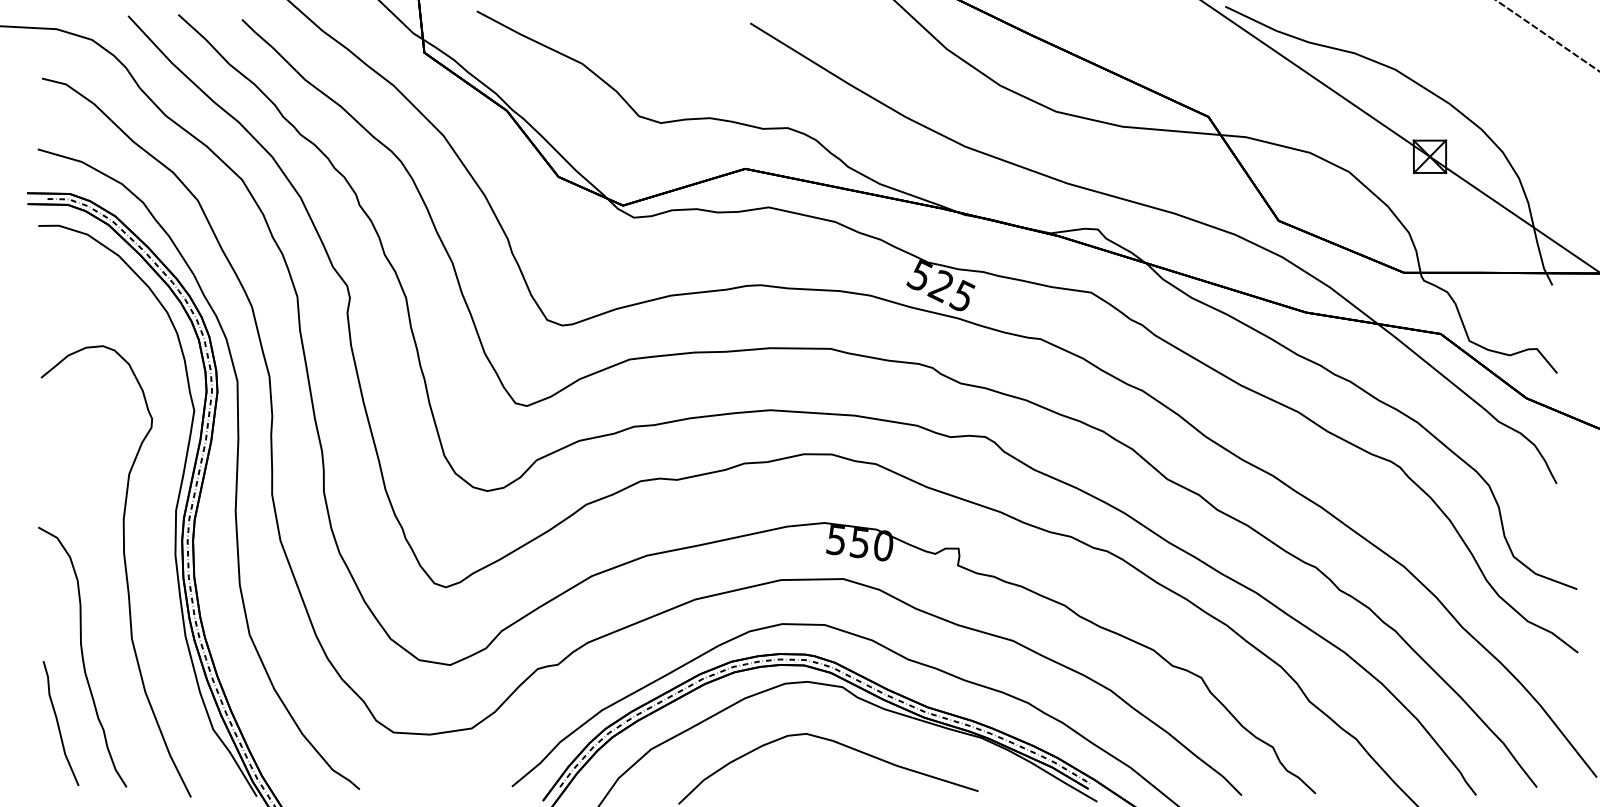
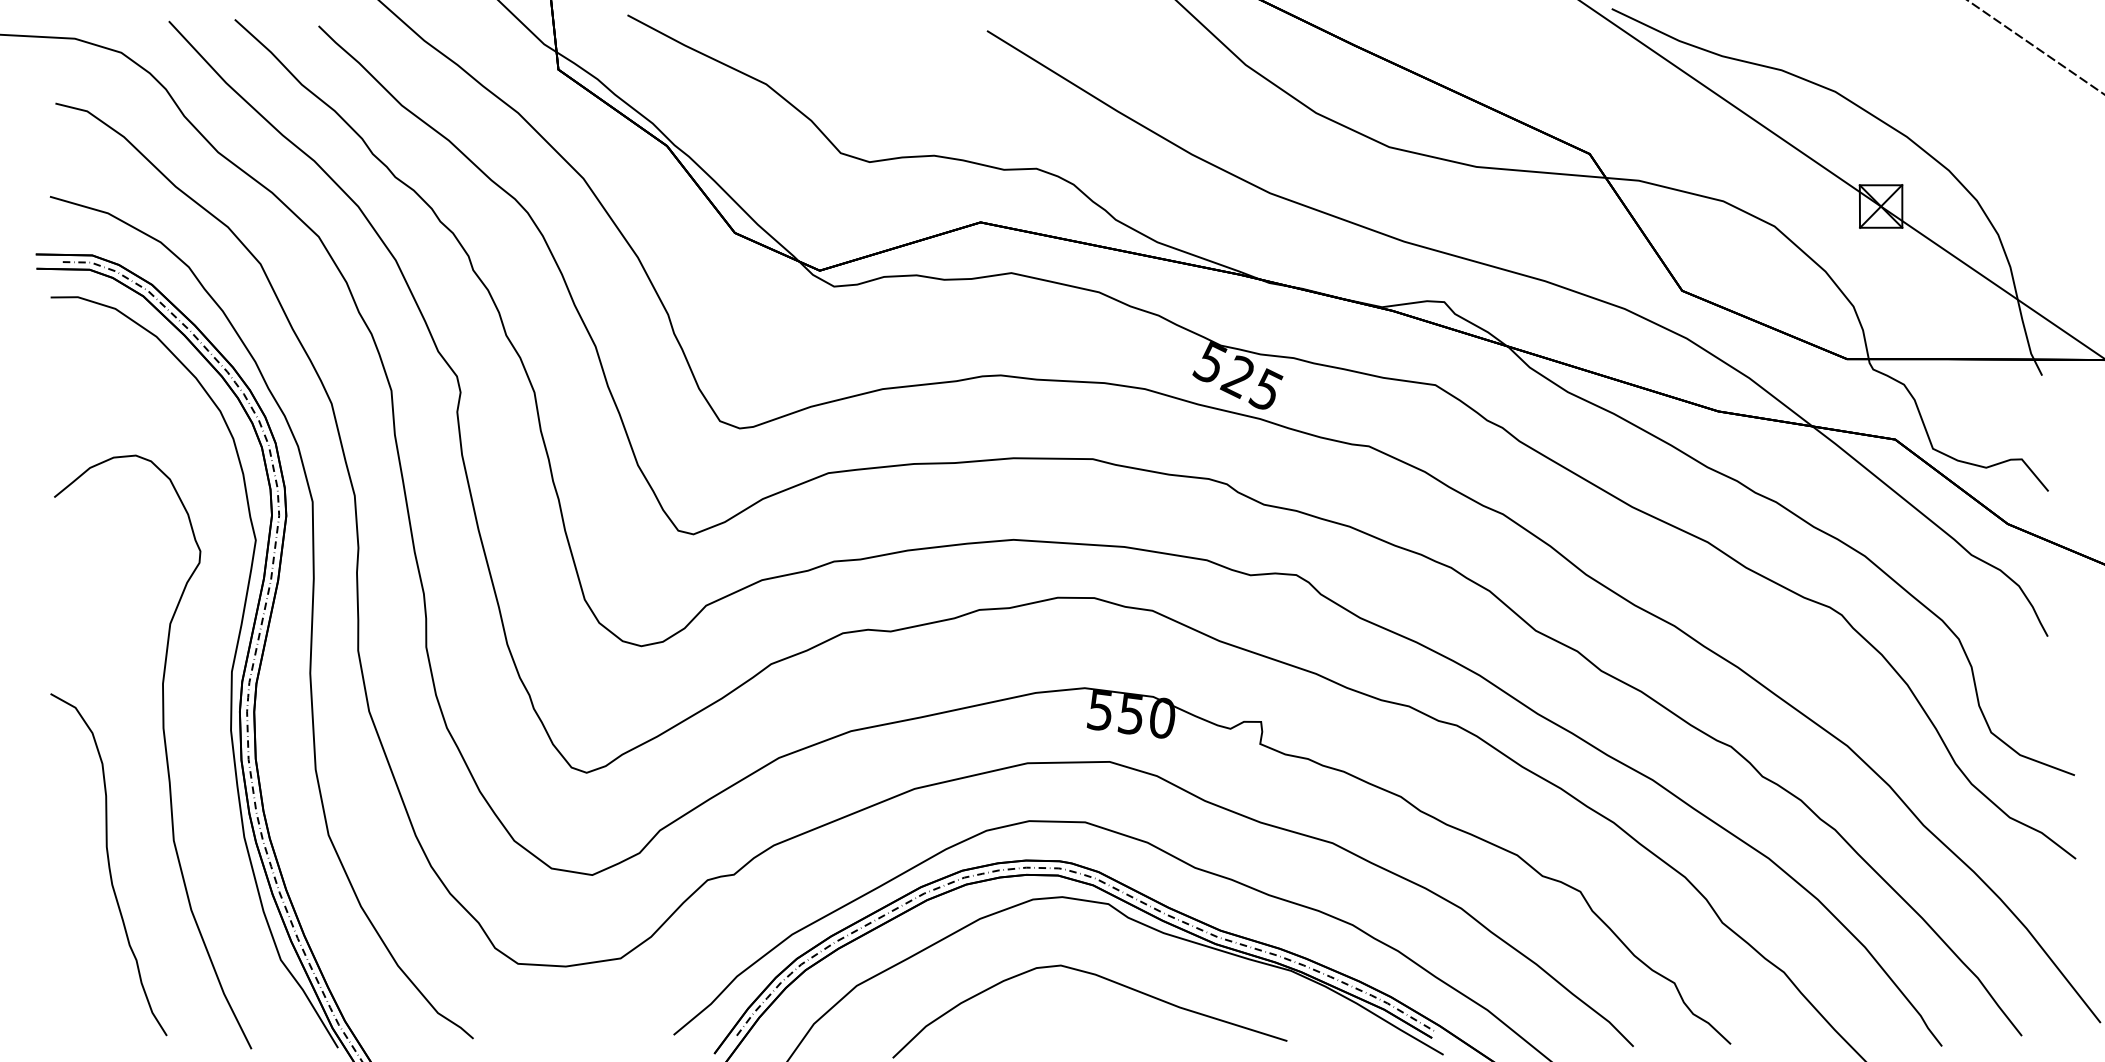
curve: (58, 723) -> (77, 951), removed

